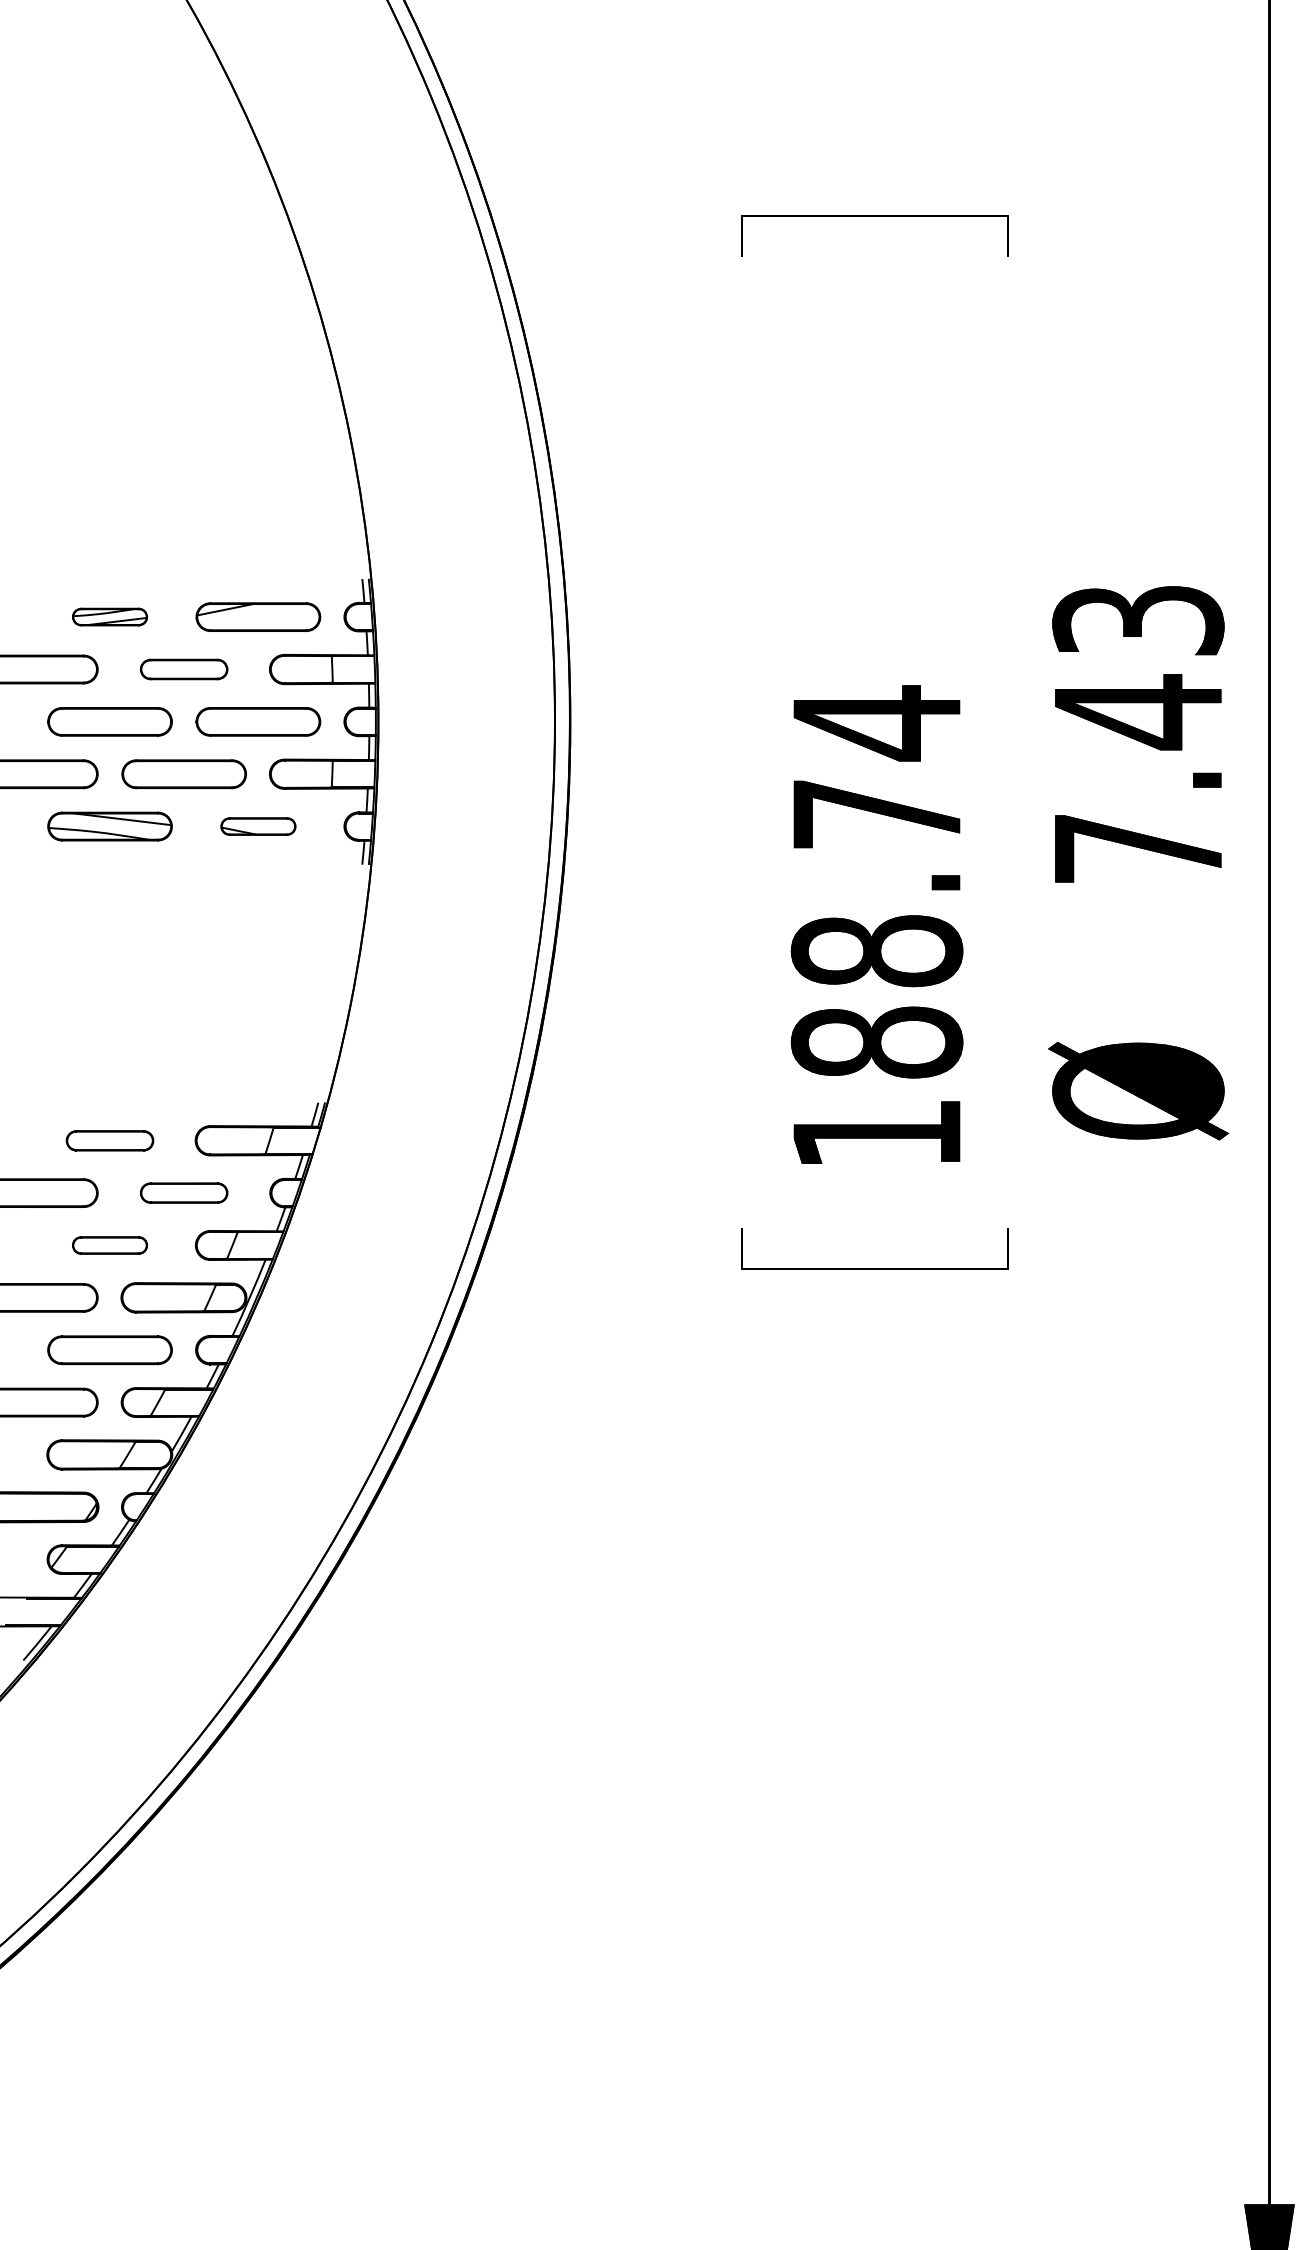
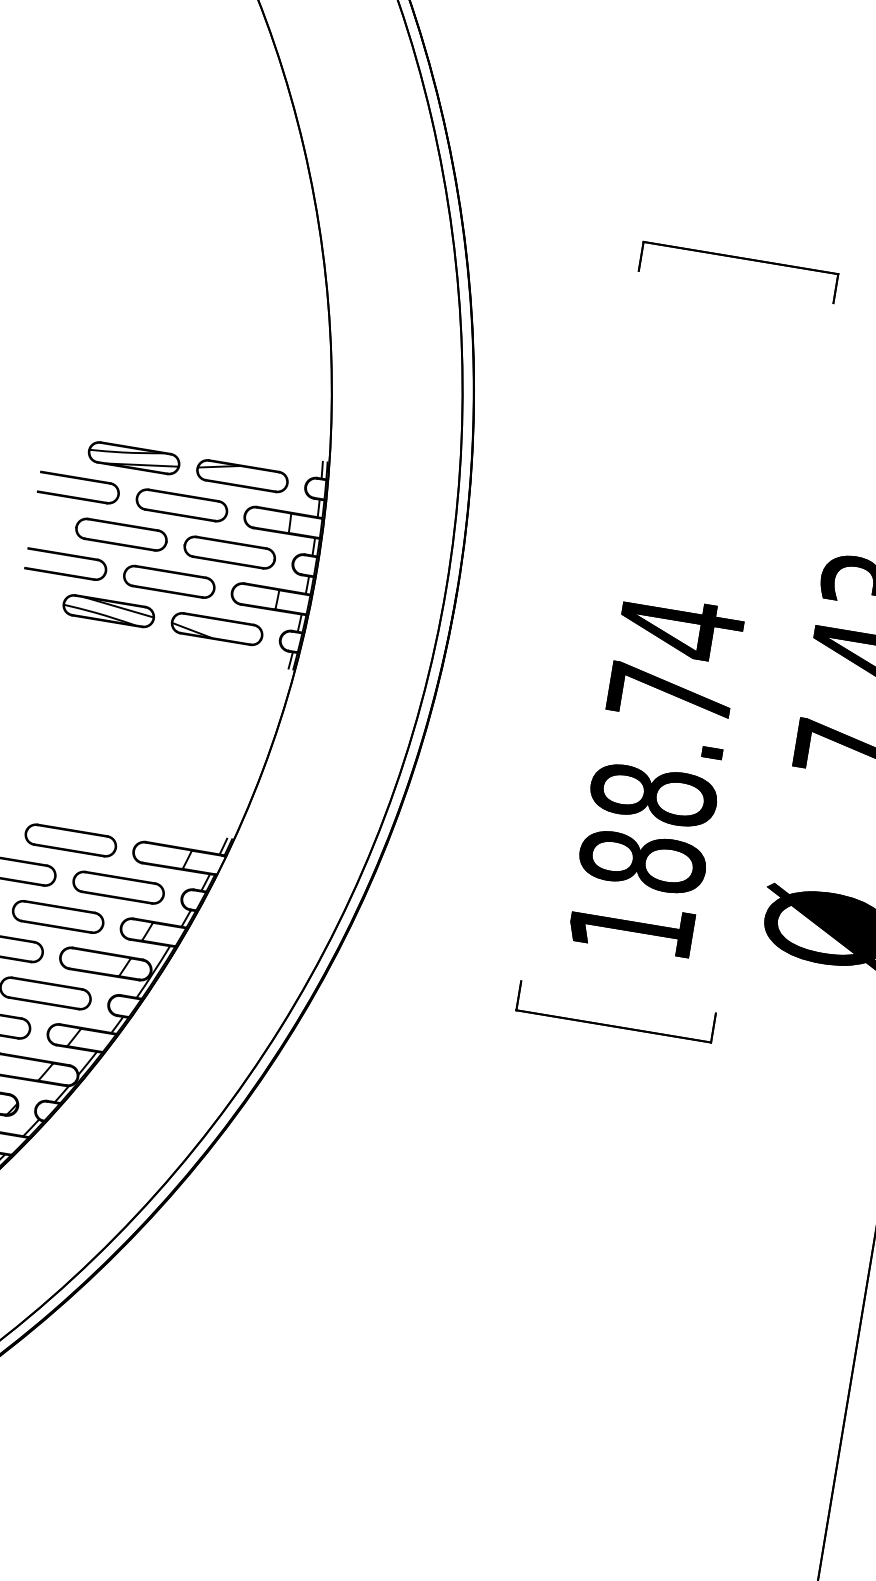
part: (109, 616) -> (133, 457), size x1.67
part: (183, 669) -> (181, 505), size x1.43
part: (258, 826) -> (217, 629), size x1.67
part: (109, 1140) -> (70, 840), size x1.43
part: (183, 1192) -> (118, 887), size x1.43
part: (109, 1245) -> (57, 916), size x1.67

